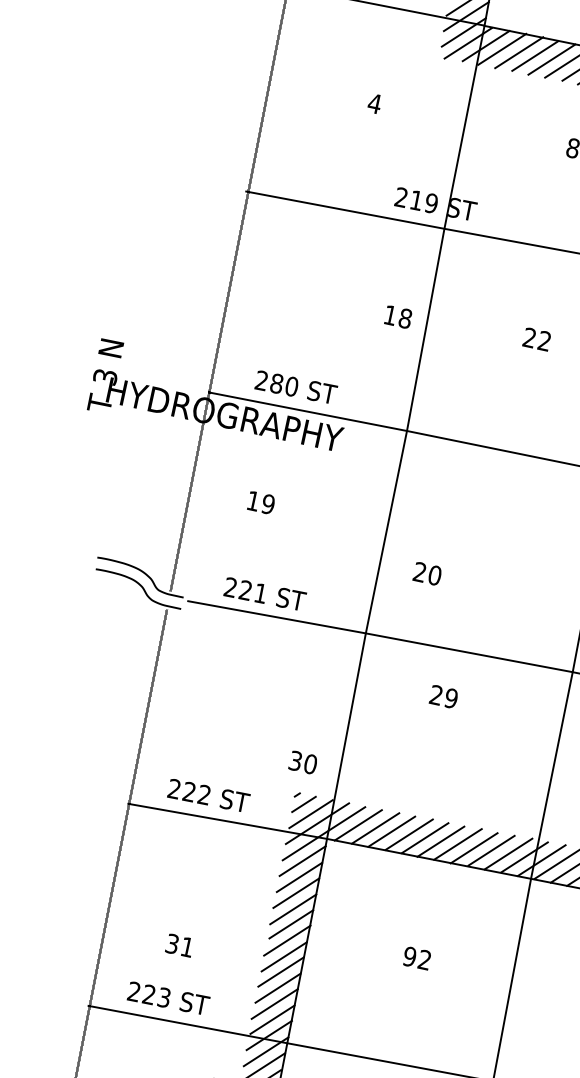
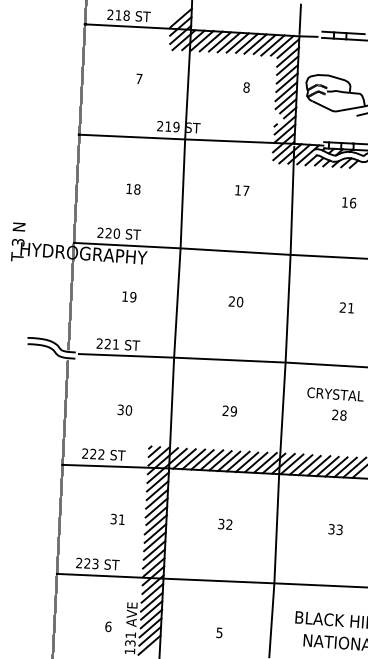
text: (373, 102) -> (138, 78), 4 -> 7
text: (398, 315) -> (133, 188), moved
text: (536, 339) -> (241, 190), 22 -> 17
text: (276, 384) -> (108, 233), 280 -> 220
text: (261, 501) -> (129, 296), moved
text: (426, 573) -> (235, 301), moved
text: (443, 695) -> (229, 410), moved
text: (302, 761) -> (124, 409), moved
text: (179, 943) -> (117, 518), moved
text: (410, 955) -> (221, 523), 92 -> 32

